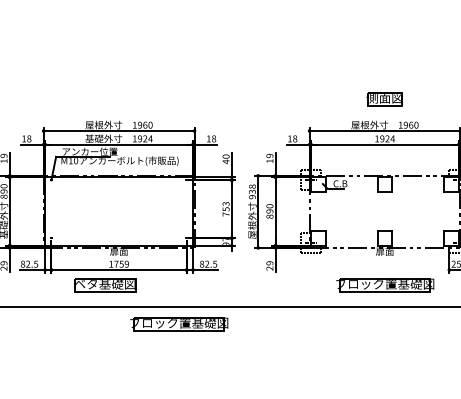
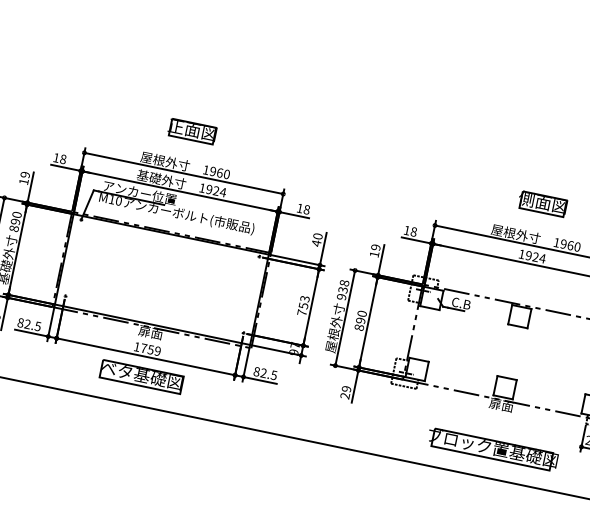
part: (118, 99) -> (191, 131), added
part: (105, 285) -> (142, 377), moved
part: (179, 324) -> (210, 445), removed

